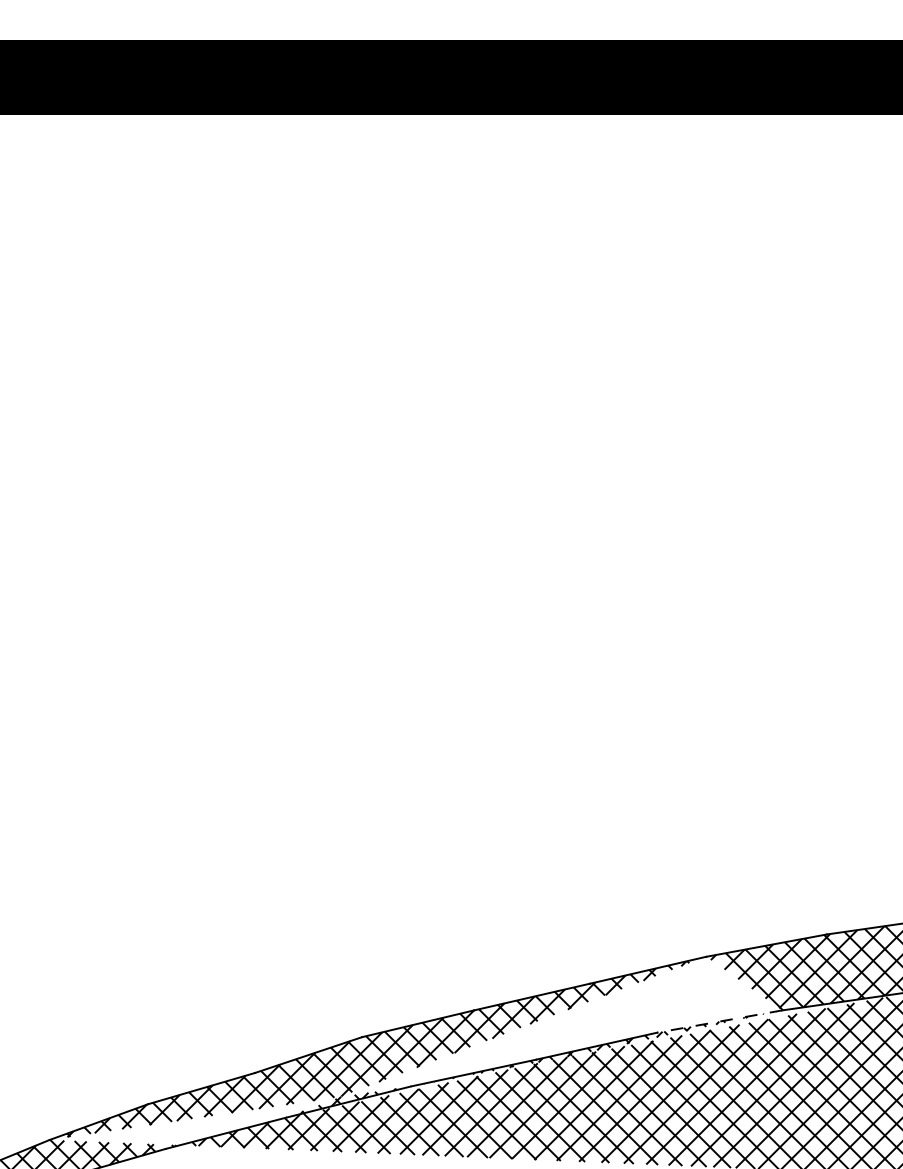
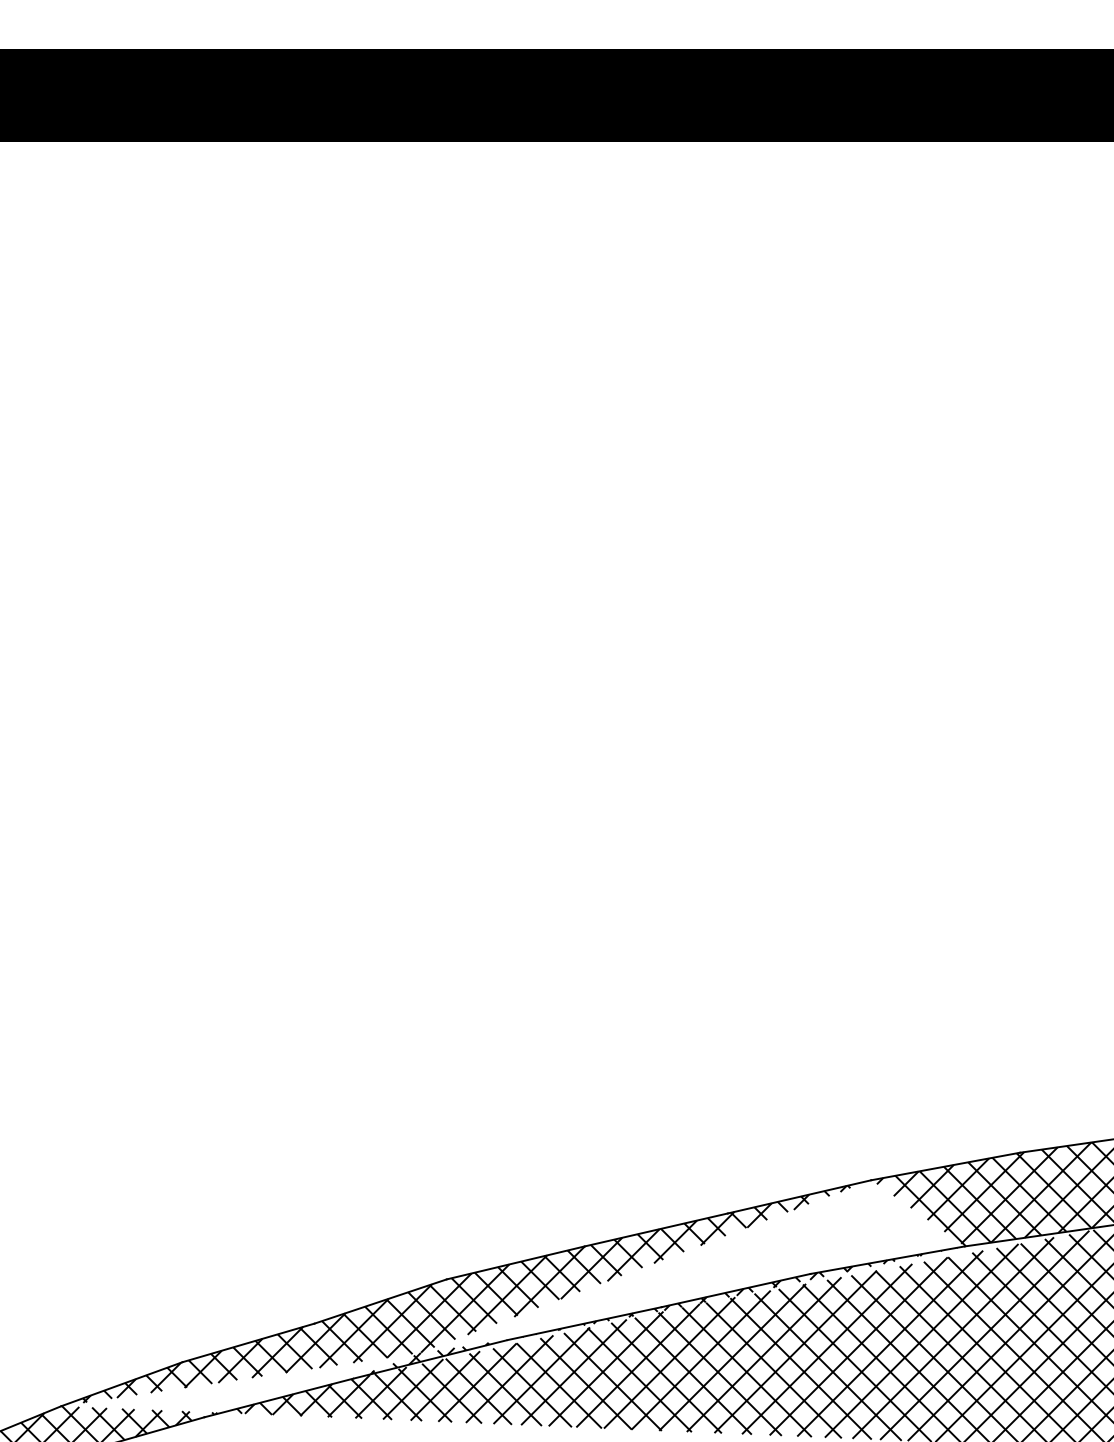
line: (719, 1021) -> (887, 1260), dashed -> solid

